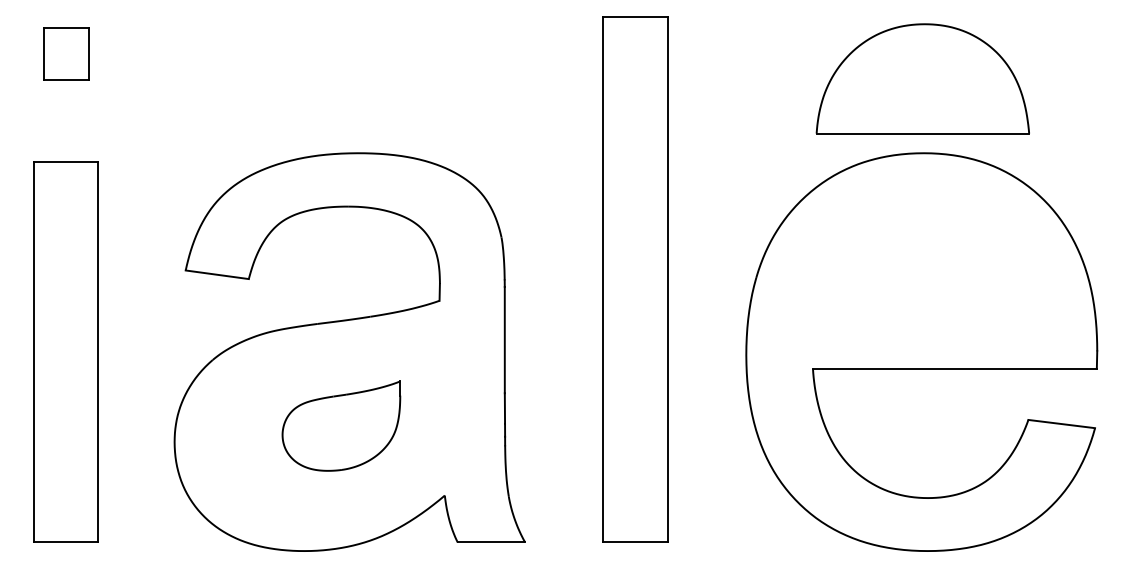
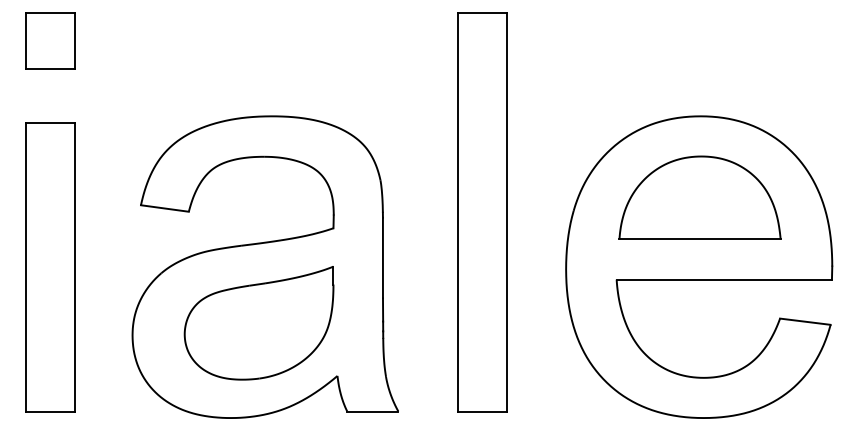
part: (66, 53) -> (50, 40), size x1.43
part: (922, 78) -> (699, 197), moved
part: (340, 426) -> (258, 323), size x1.67

